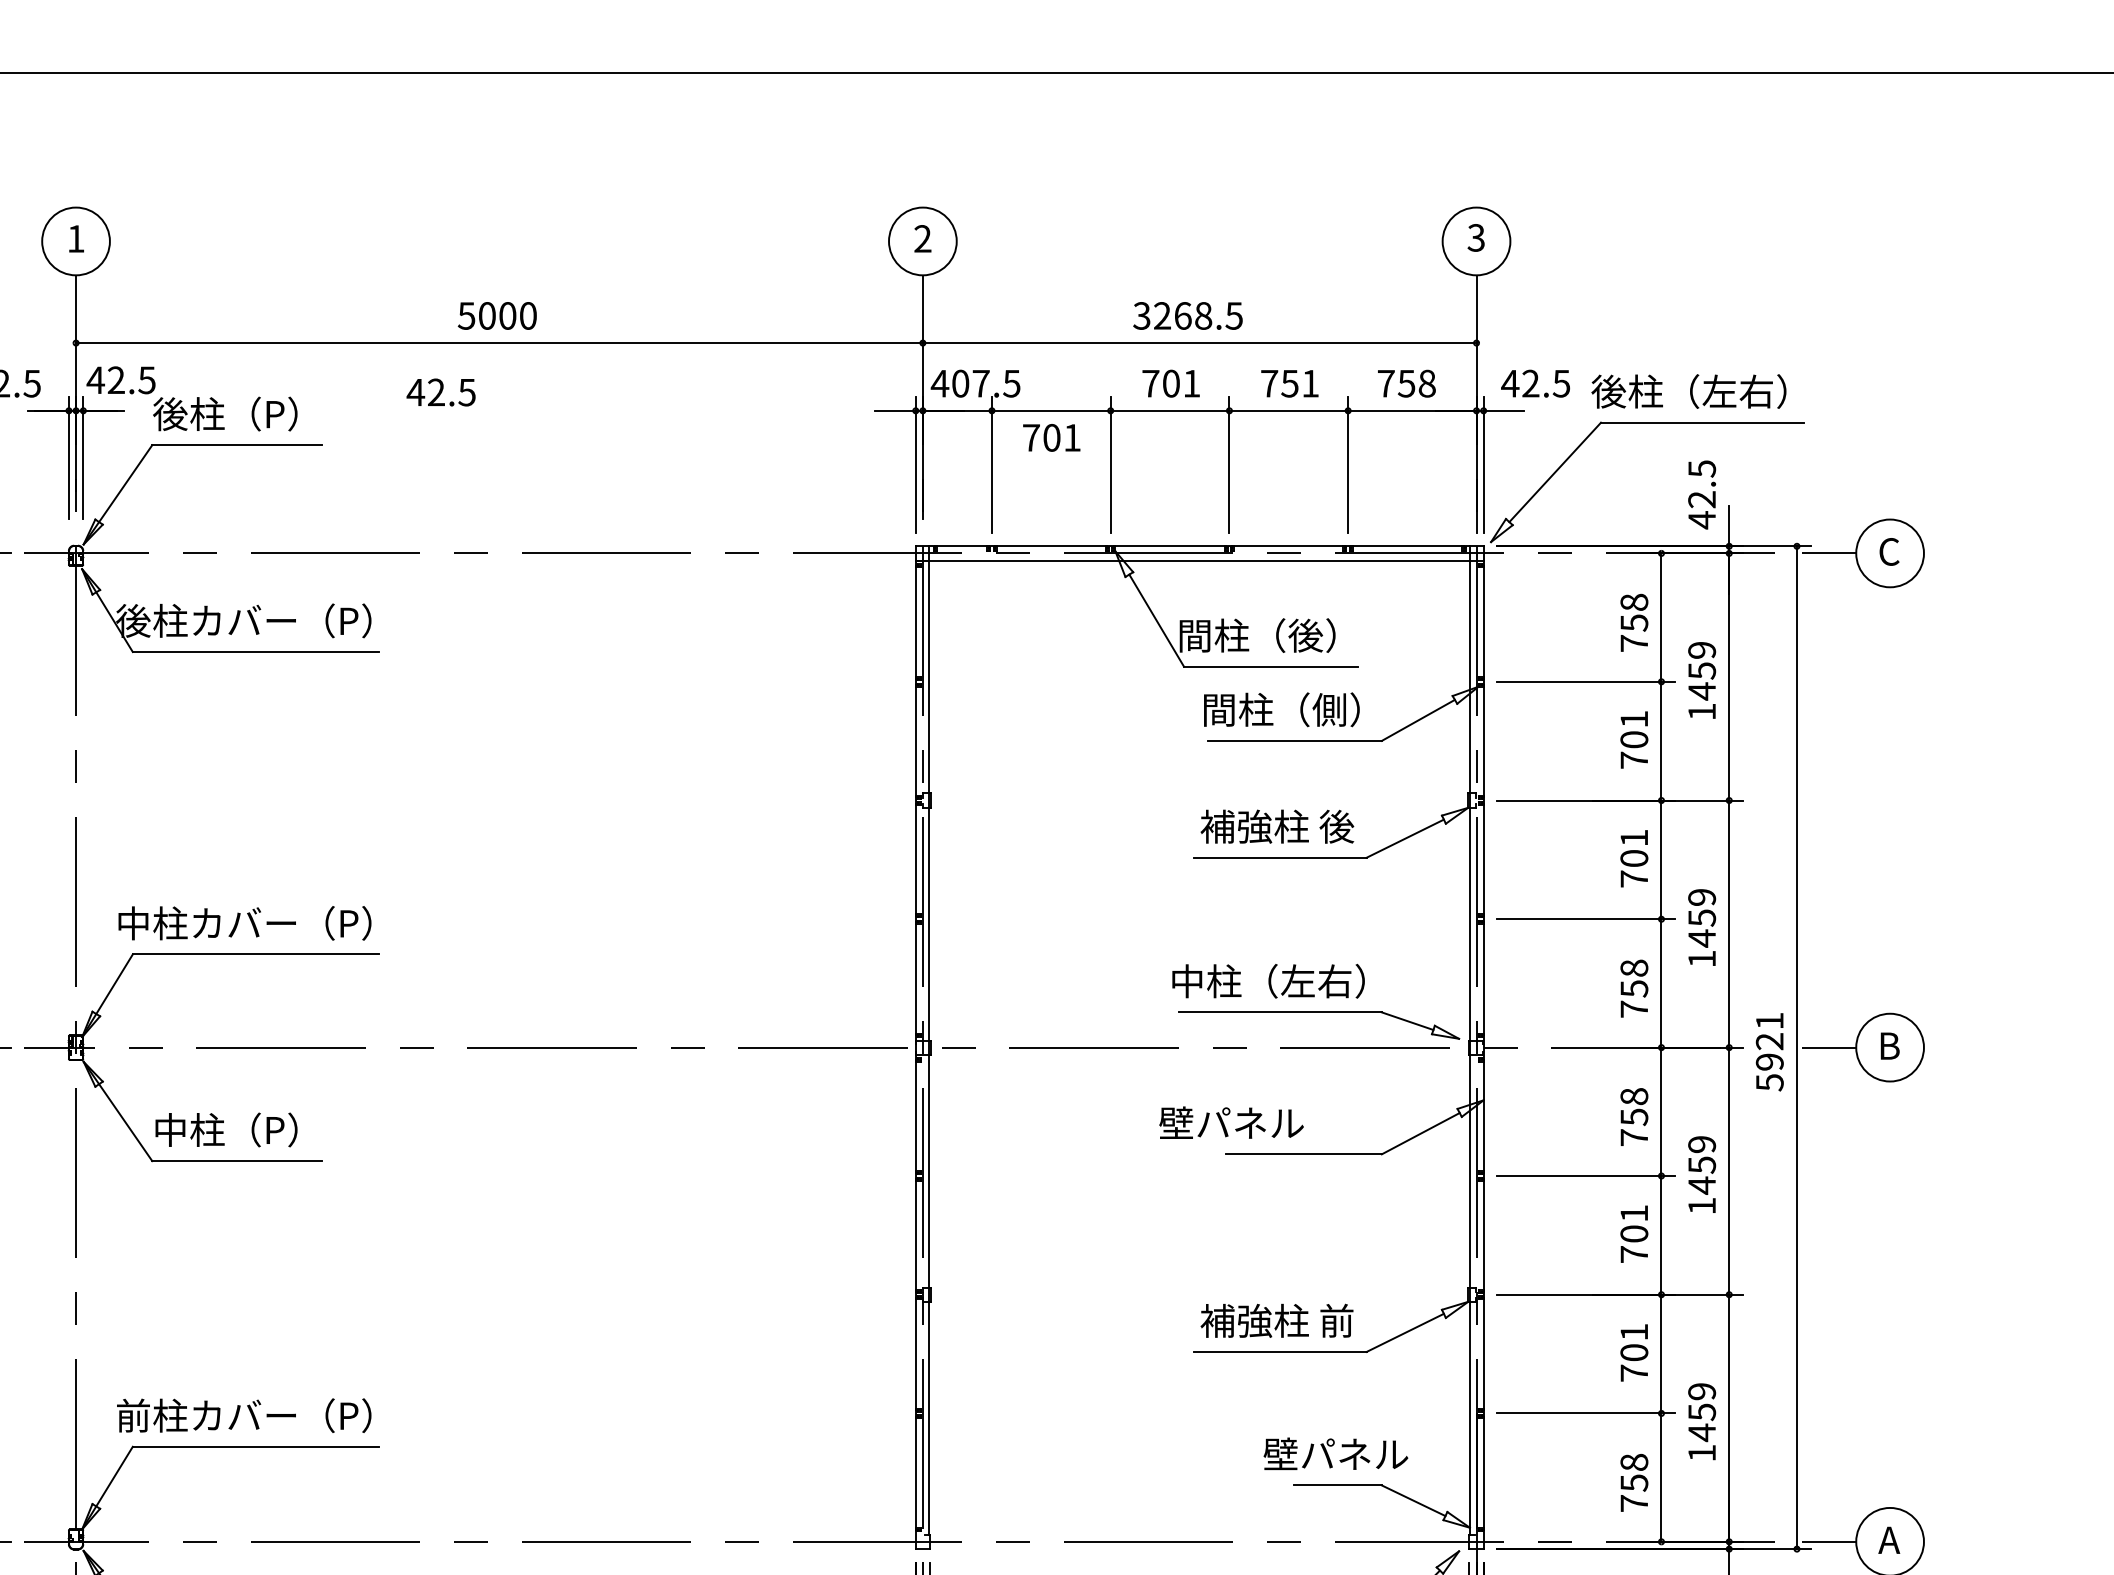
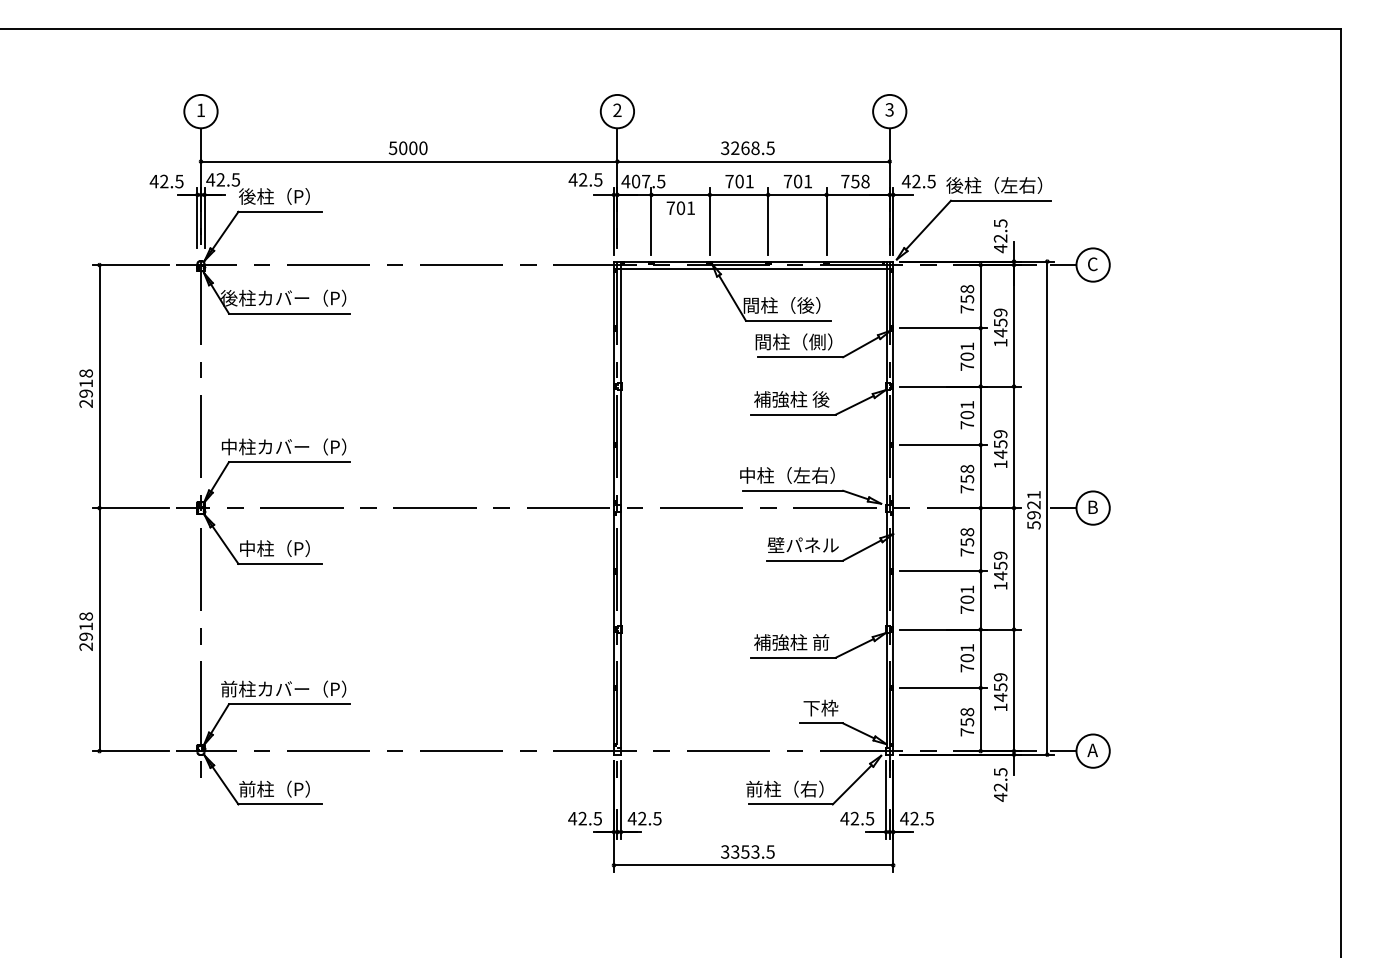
text: (1288, 383) -> (797, 181), 751 -> 701
text: (441, 391) -> (585, 179), moved
text: (1229, 1121) -> (802, 544), moved
text: (1335, 1453) -> (820, 707), 壁パネル -> 下枠

